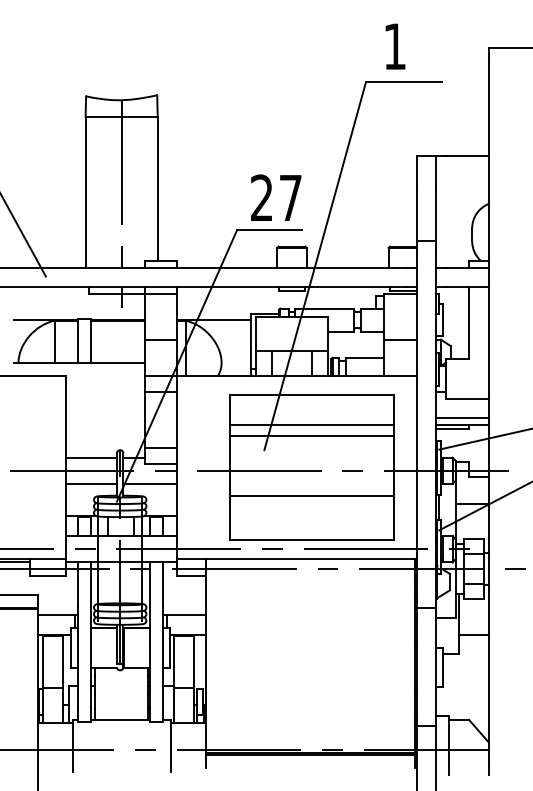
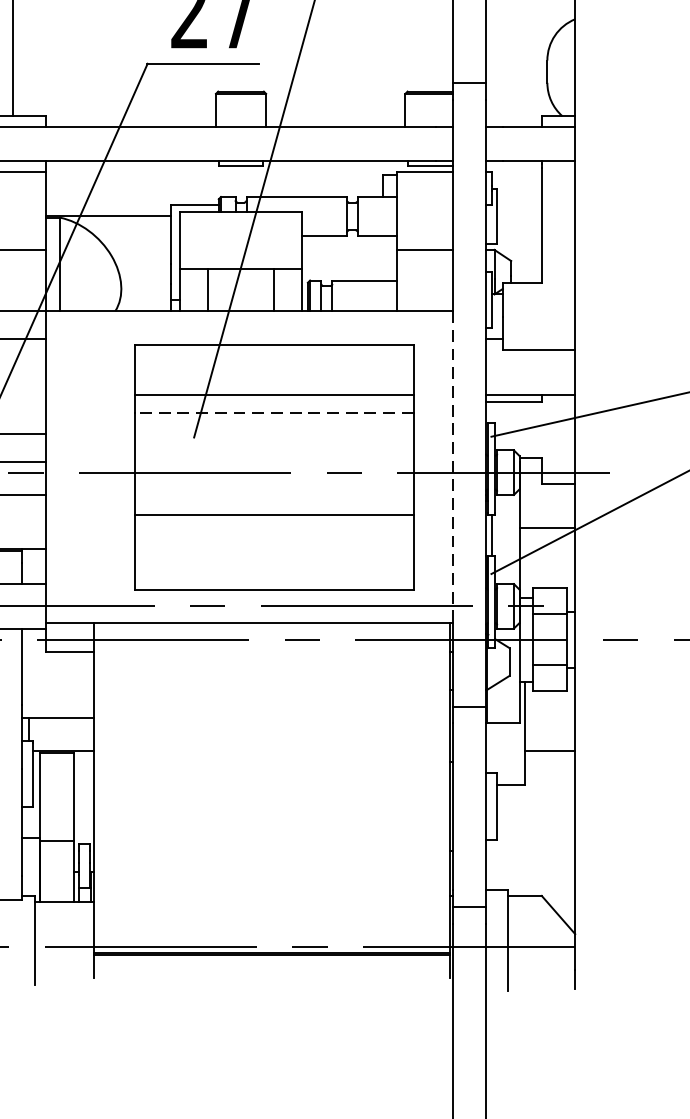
line: (462, 418) -> (530, 383), removed
line: (311, 435) -> (274, 412), solid -> dashed
line: (416, 467) -> (452, 467), solid -> dashed

